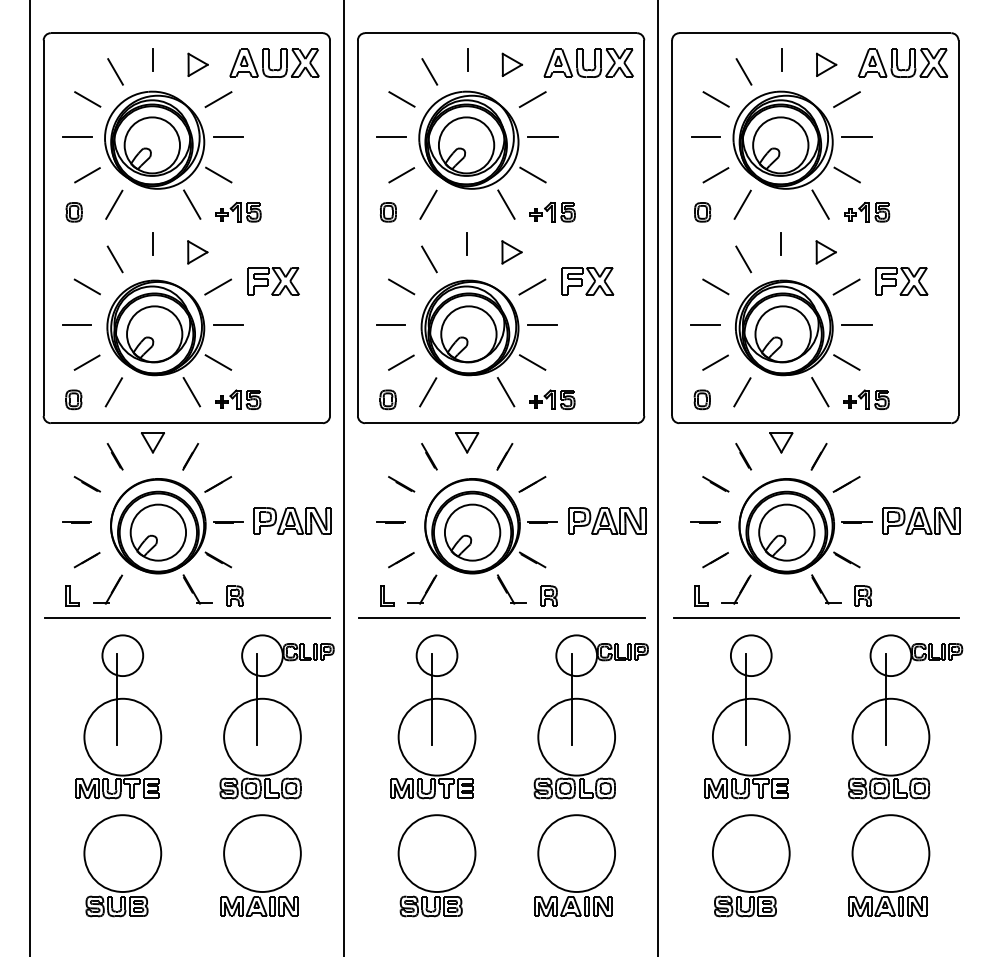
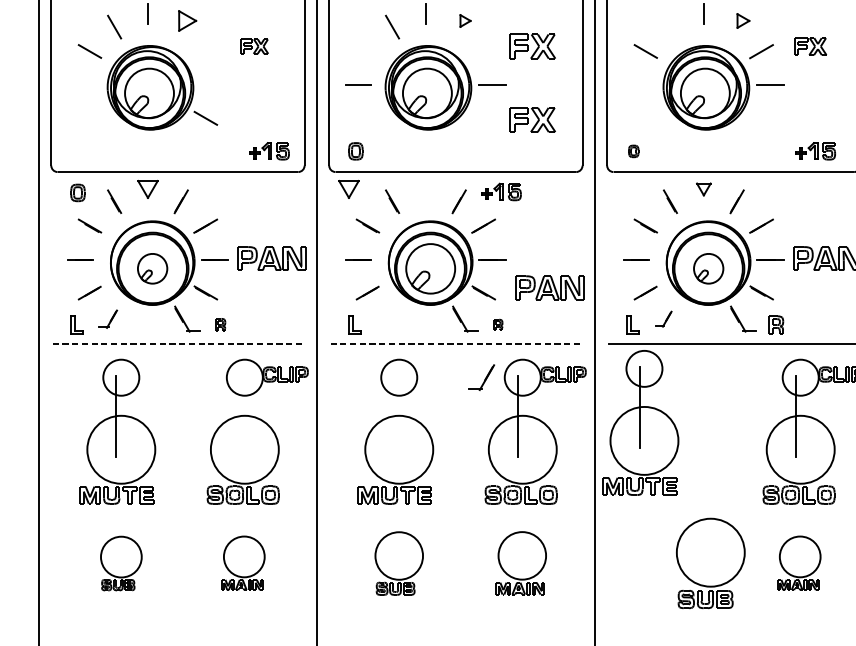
part: (511, 252) -> (465, 21), size x0.6
part: (825, 252) -> (742, 21), size x0.7
line: (743, 259) -> (670, 27), removed
part: (273, 281) -> (254, 46), size x0.6
part: (901, 281) -> (810, 46), size x0.7
line: (218, 286) -> (205, 51), removed
line: (401, 286) -> (367, 51), removed
line: (532, 286) -> (483, 51), removed
line: (76, 324) -> (80, 84), removed
line: (228, 324) -> (214, 84), removed
line: (705, 324) -> (636, 84), removed
line: (86, 362) -> (89, 118), removed
line: (401, 362) -> (367, 118), removed
line: (532, 362) -> (483, 118), removed
line: (715, 362) -> (645, 118), removed
line: (846, 362) -> (761, 118), removed
part: (587, 364) -> (532, 120), added
line: (113, 392) -> (113, 144), removed
line: (191, 392) -> (182, 144), removed
line: (428, 392) -> (391, 144), removed
line: (505, 392) -> (459, 144), removed
line: (742, 392) -> (669, 144), removed
line: (820, 392) -> (738, 144), removed
part: (73, 399) -> (77, 192), moved
part: (238, 399) -> (269, 151), moved
part: (552, 399) -> (501, 191), moved
part: (701, 399) -> (633, 151), size x0.7
part: (866, 399) -> (815, 151), moved
part: (467, 442) -> (349, 189), moved
part: (781, 442) -> (703, 189), size x0.7
part: (607, 520) -> (550, 287), moved
part: (157, 532) -> (151, 268), size x0.6
part: (786, 532) -> (708, 268), size x0.6
part: (108, 589) -> (108, 319), size x0.7
part: (422, 589) -> (481, 377), moved
part: (736, 589) -> (664, 319), size x0.6
part: (234, 595) -> (220, 324), size x0.7
part: (548, 595) -> (497, 324), size x0.6
line: (187, 617) -> (178, 343), solid -> dashed
line: (502, 617) -> (457, 343), solid -> dashed
line: (257, 699) -> (240, 416), removed
line: (431, 699) -> (394, 416), removed
part: (747, 716) -> (641, 422), moved
part: (122, 865) -> (121, 563), size x0.6
part: (260, 865) -> (243, 563), size x0.6
part: (436, 865) -> (398, 563), size x0.7
part: (574, 865) -> (520, 563), size x0.7
part: (751, 865) -> (710, 563), moved
part: (889, 865) -> (799, 563), size x0.6

